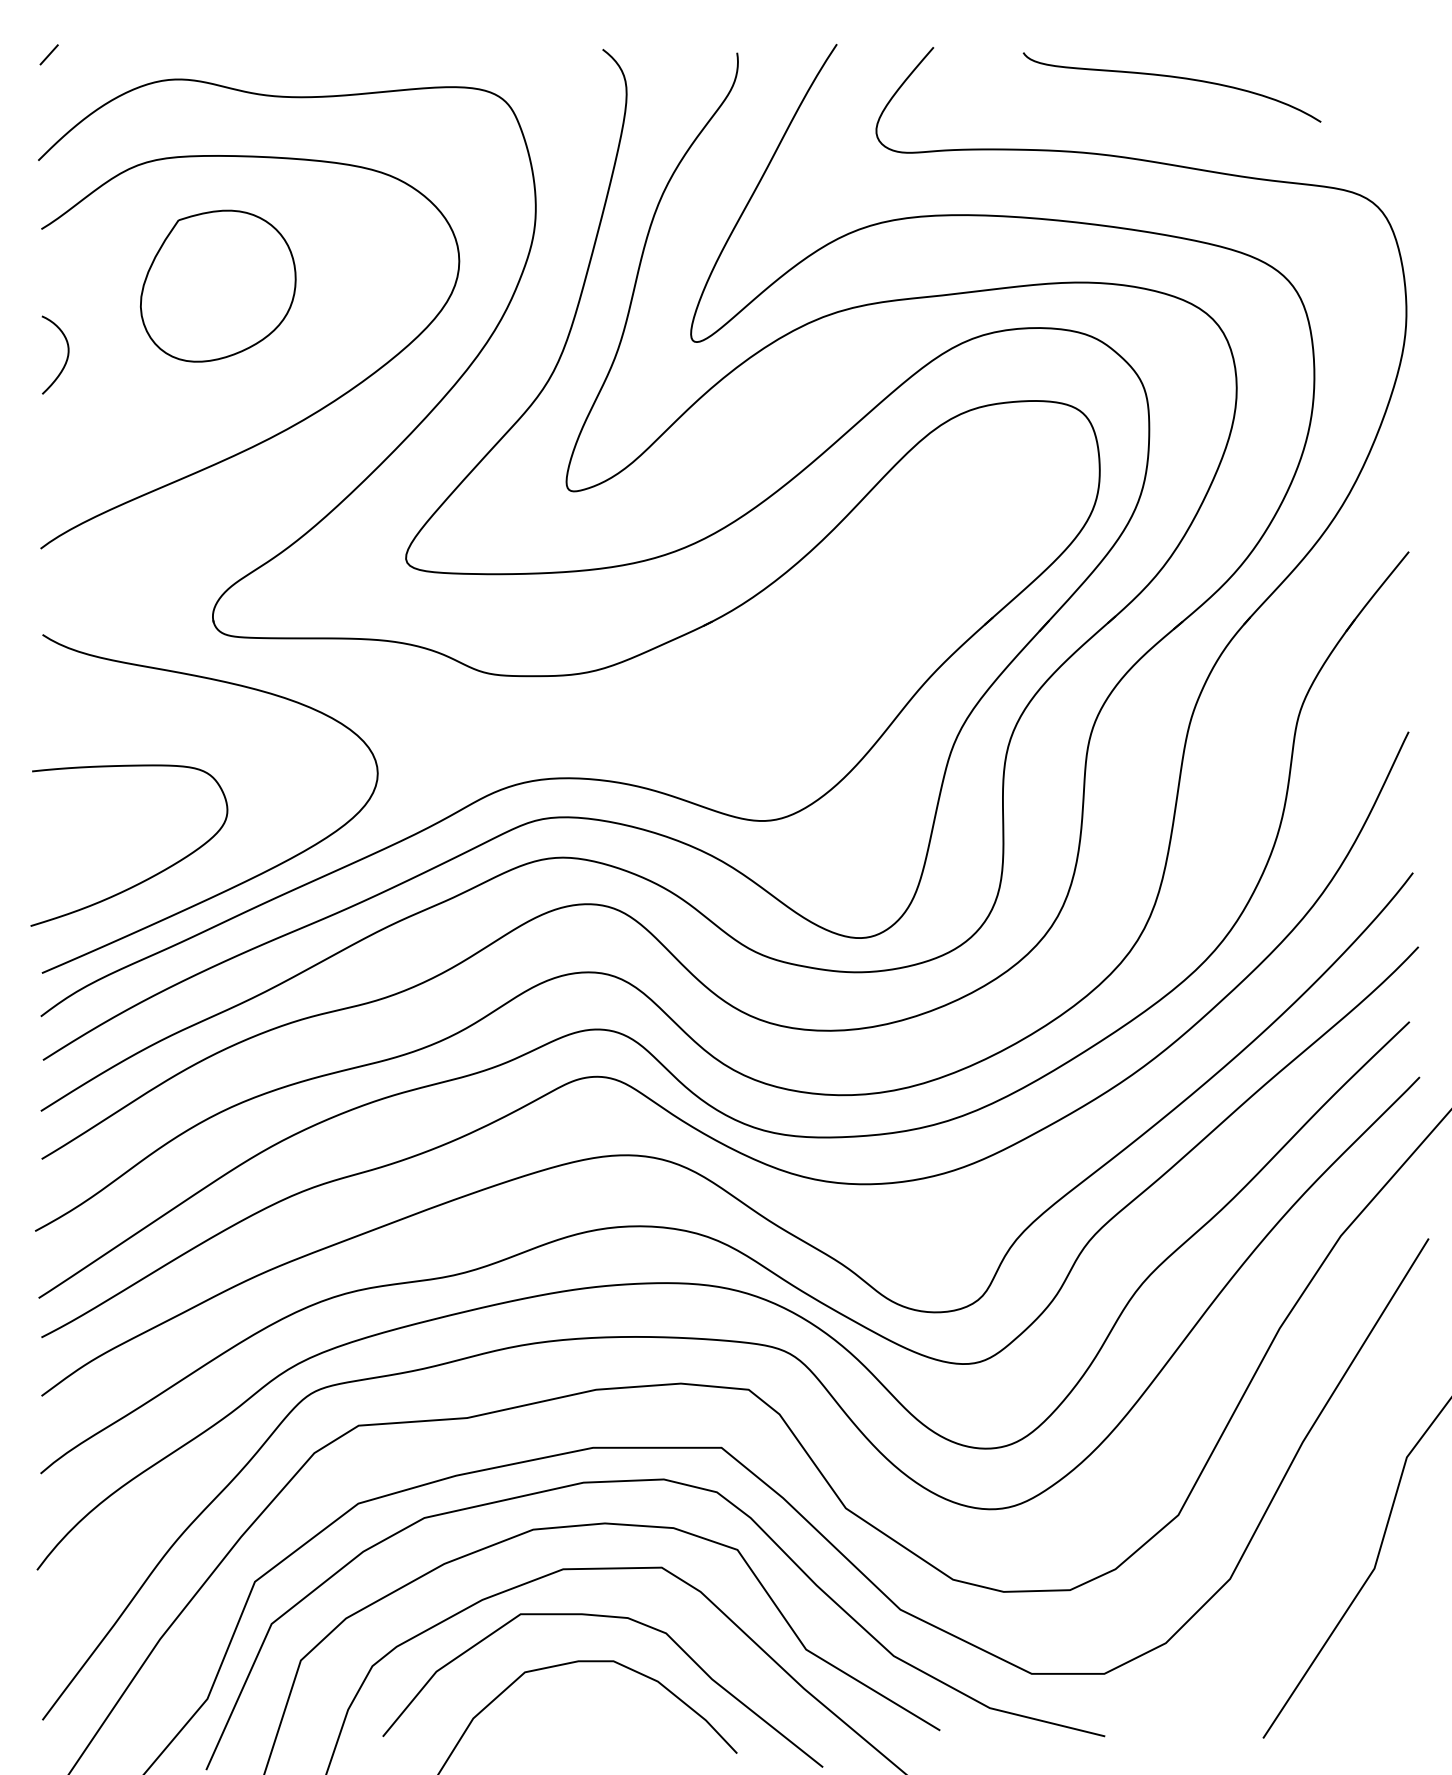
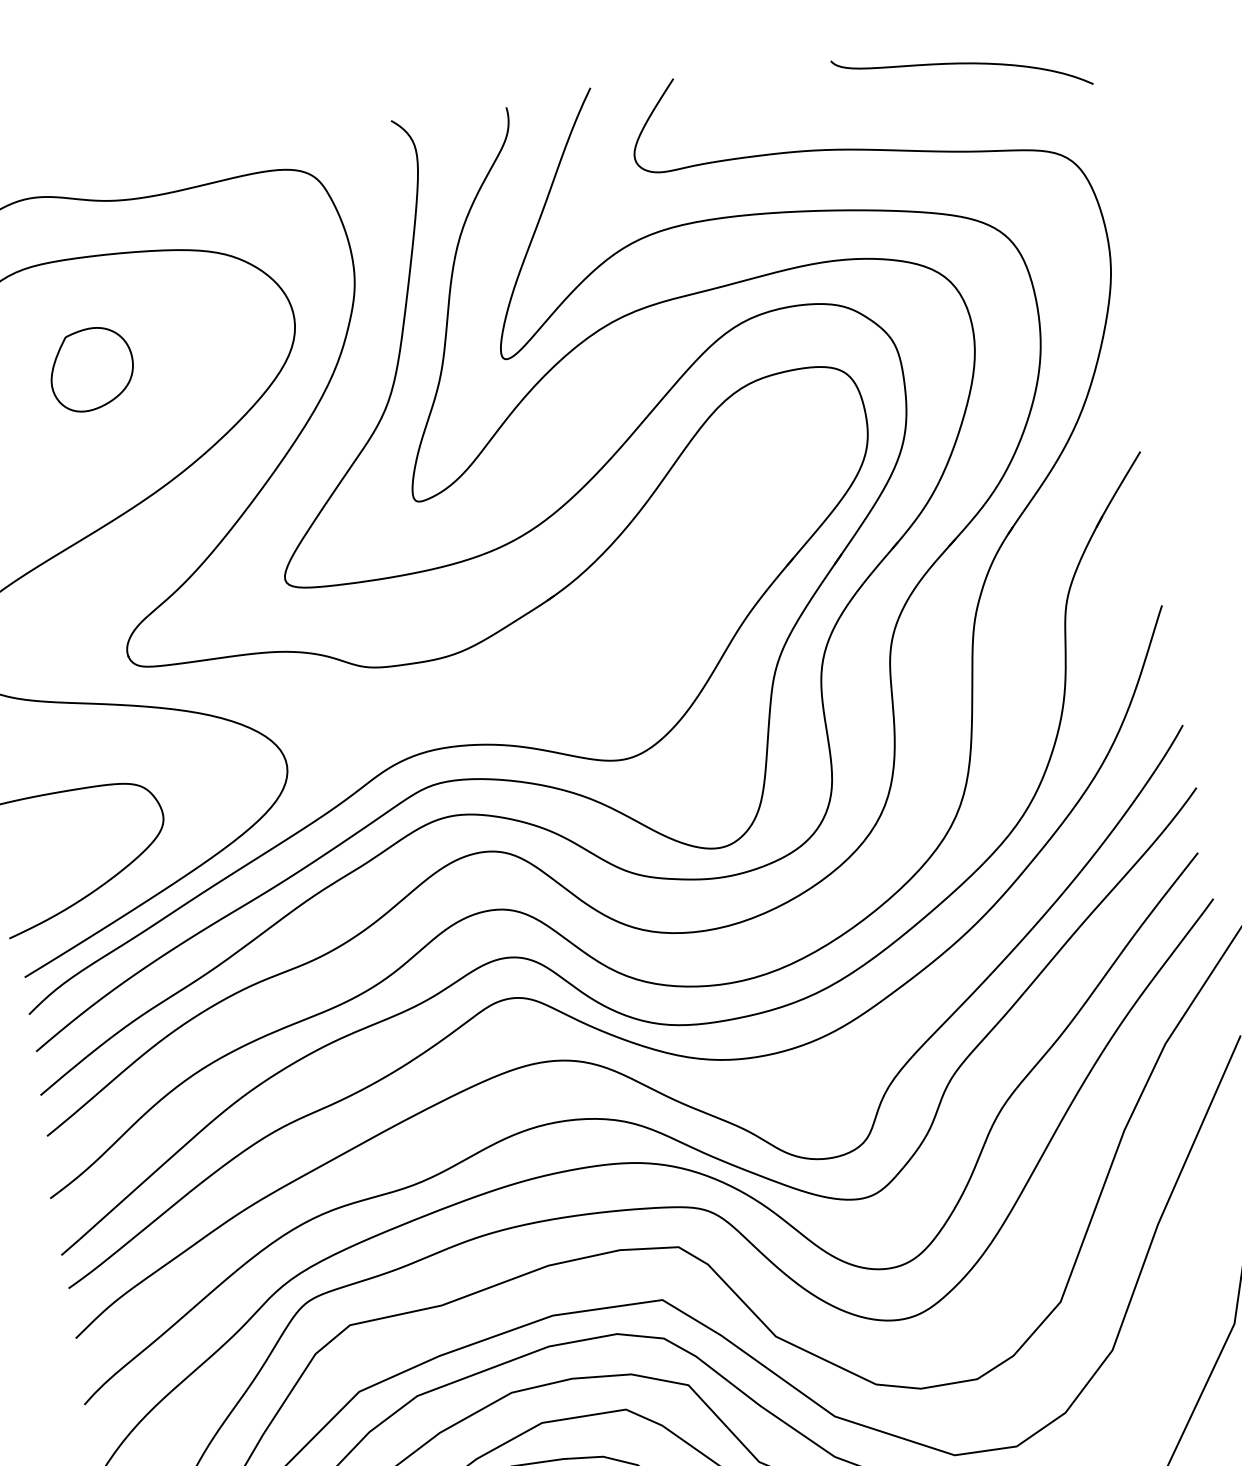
curve: (1171, 77) -> (960, 64), moved
part: (218, 285) -> (91, 368), size x0.62

